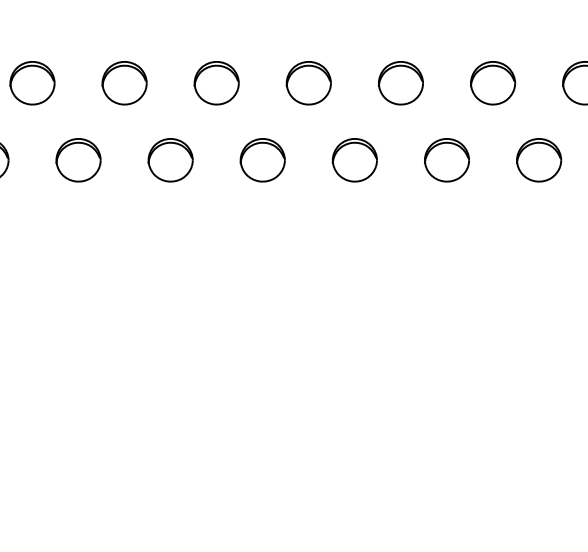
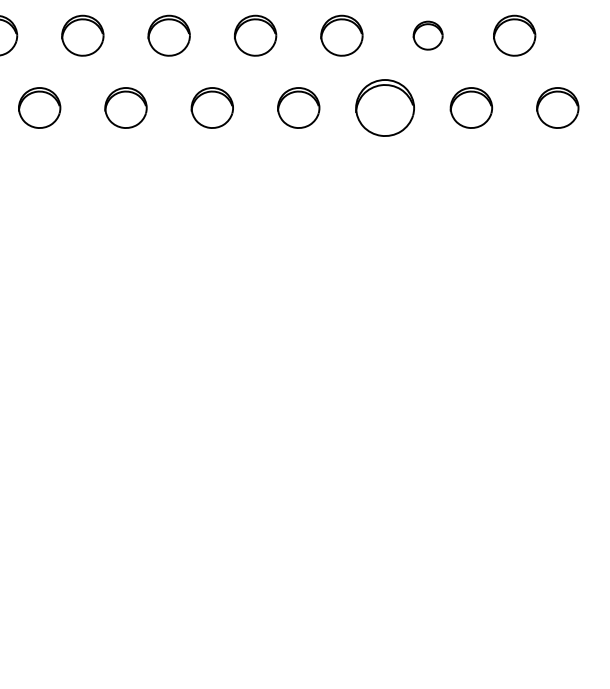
part: (492, 82) -> (427, 35), size x0.7
part: (446, 159) -> (384, 107), size x1.4

